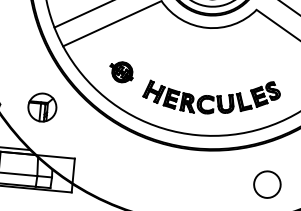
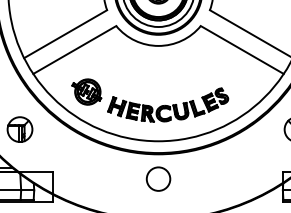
part: (121, 71) -> (86, 91), size x1.43
circle: (267, 183) -> (158, 178), moved

